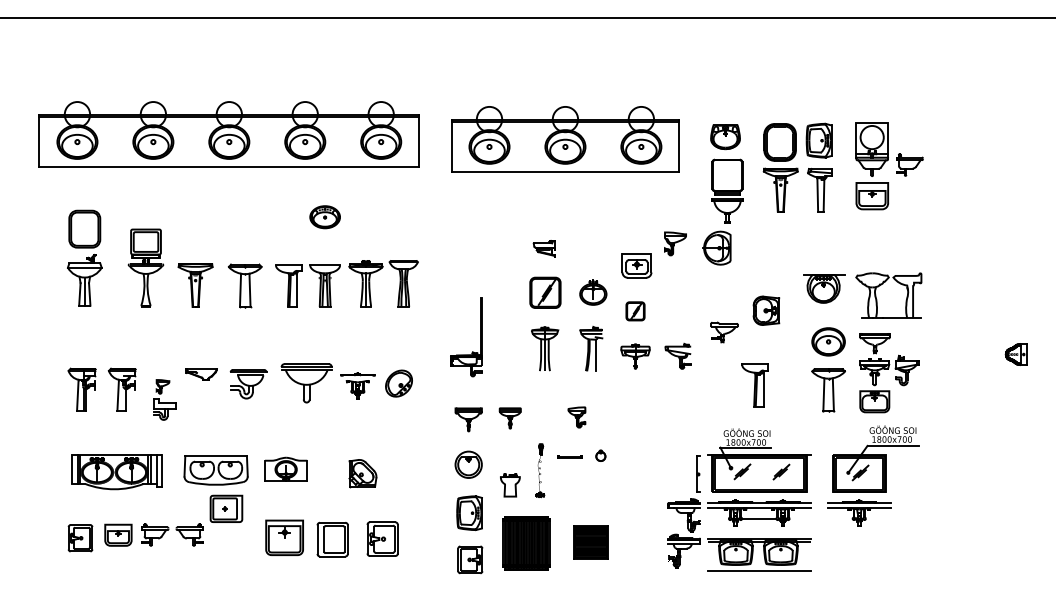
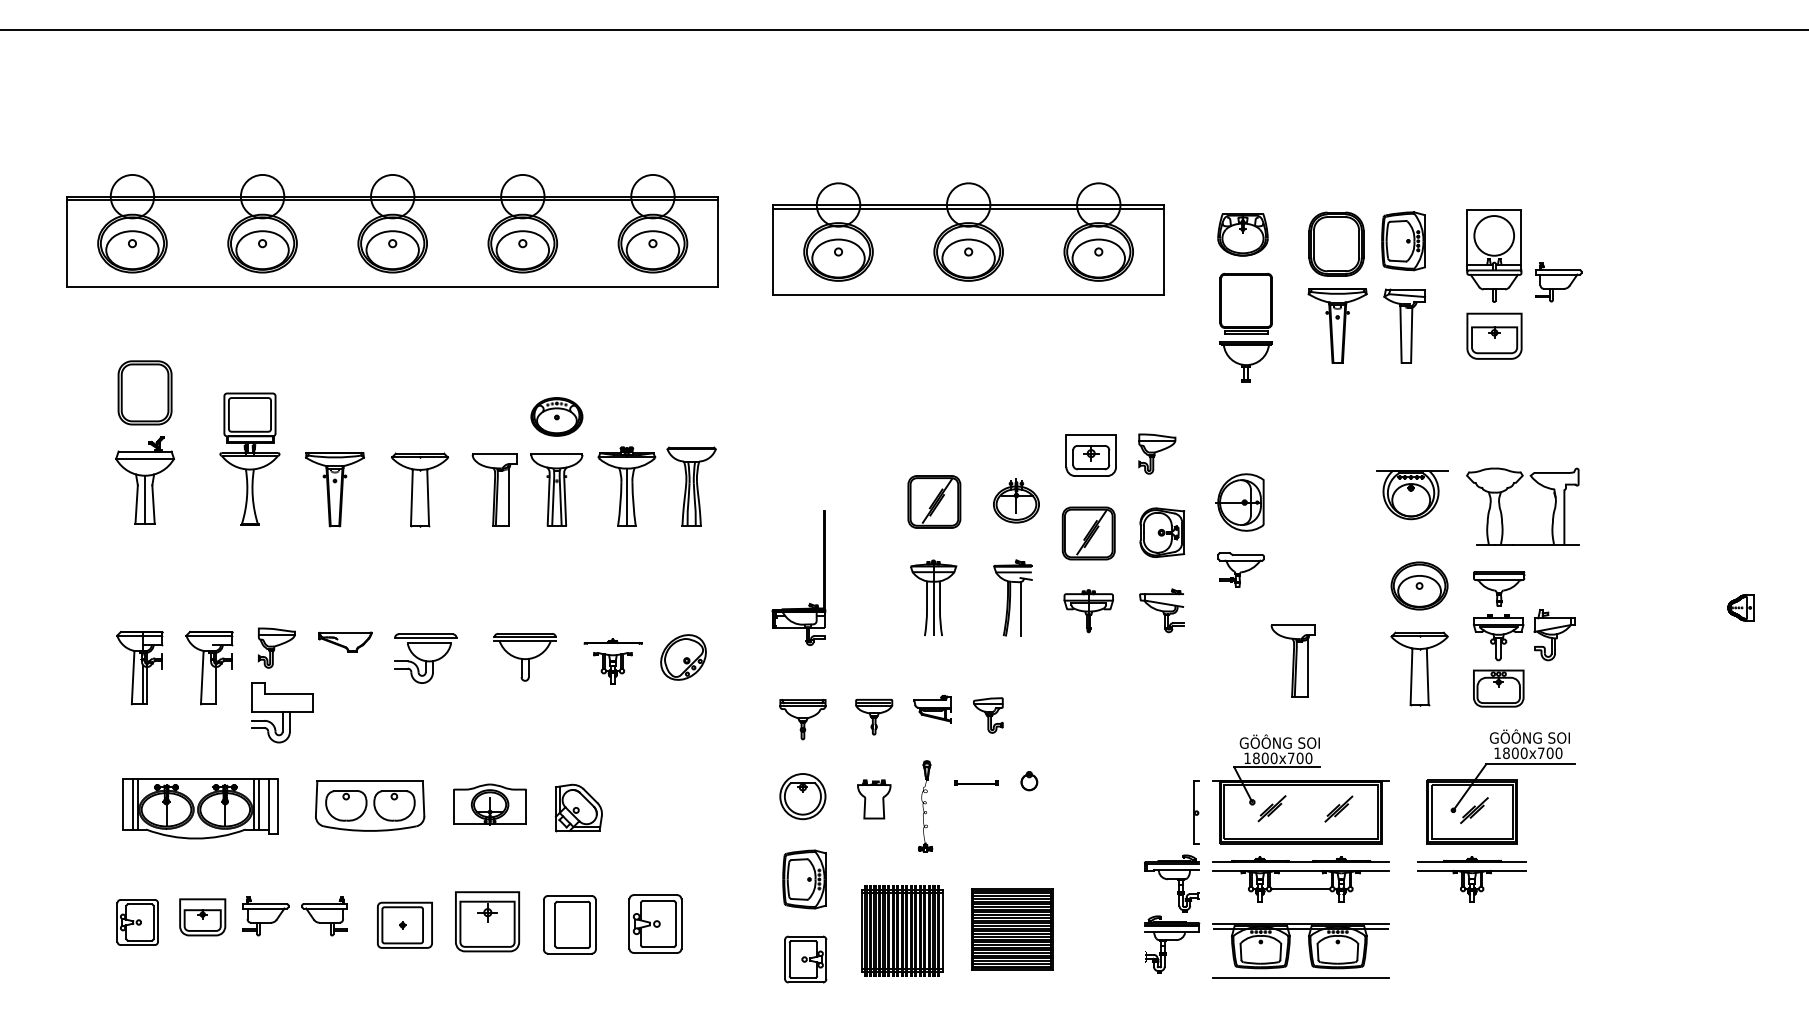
part: (324, 217) -> (555, 417), moved
part: (675, 243) -> (1157, 453), moved
part: (716, 247) -> (1239, 501), moved
part: (543, 248) -> (931, 708), moved
part: (766, 310) -> (1162, 532), moved
part: (635, 311) -> (1088, 533), size x1.67
part: (1015, 354) -> (1739, 607), size x0.71
part: (306, 383) -> (524, 657), size x0.71
part: (164, 399) -> (281, 684), size x1.67
part: (362, 473) -> (578, 808), moved
part: (510, 485) -> (874, 799), moved
part: (226, 508) -> (405, 924), moved
part: (590, 542) -> (1011, 929), size x1.43

